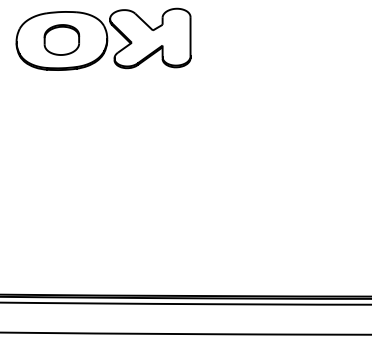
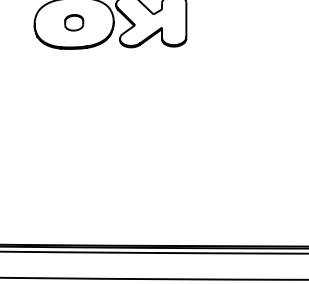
part: (61, 39) -> (73, 22), size x0.6

